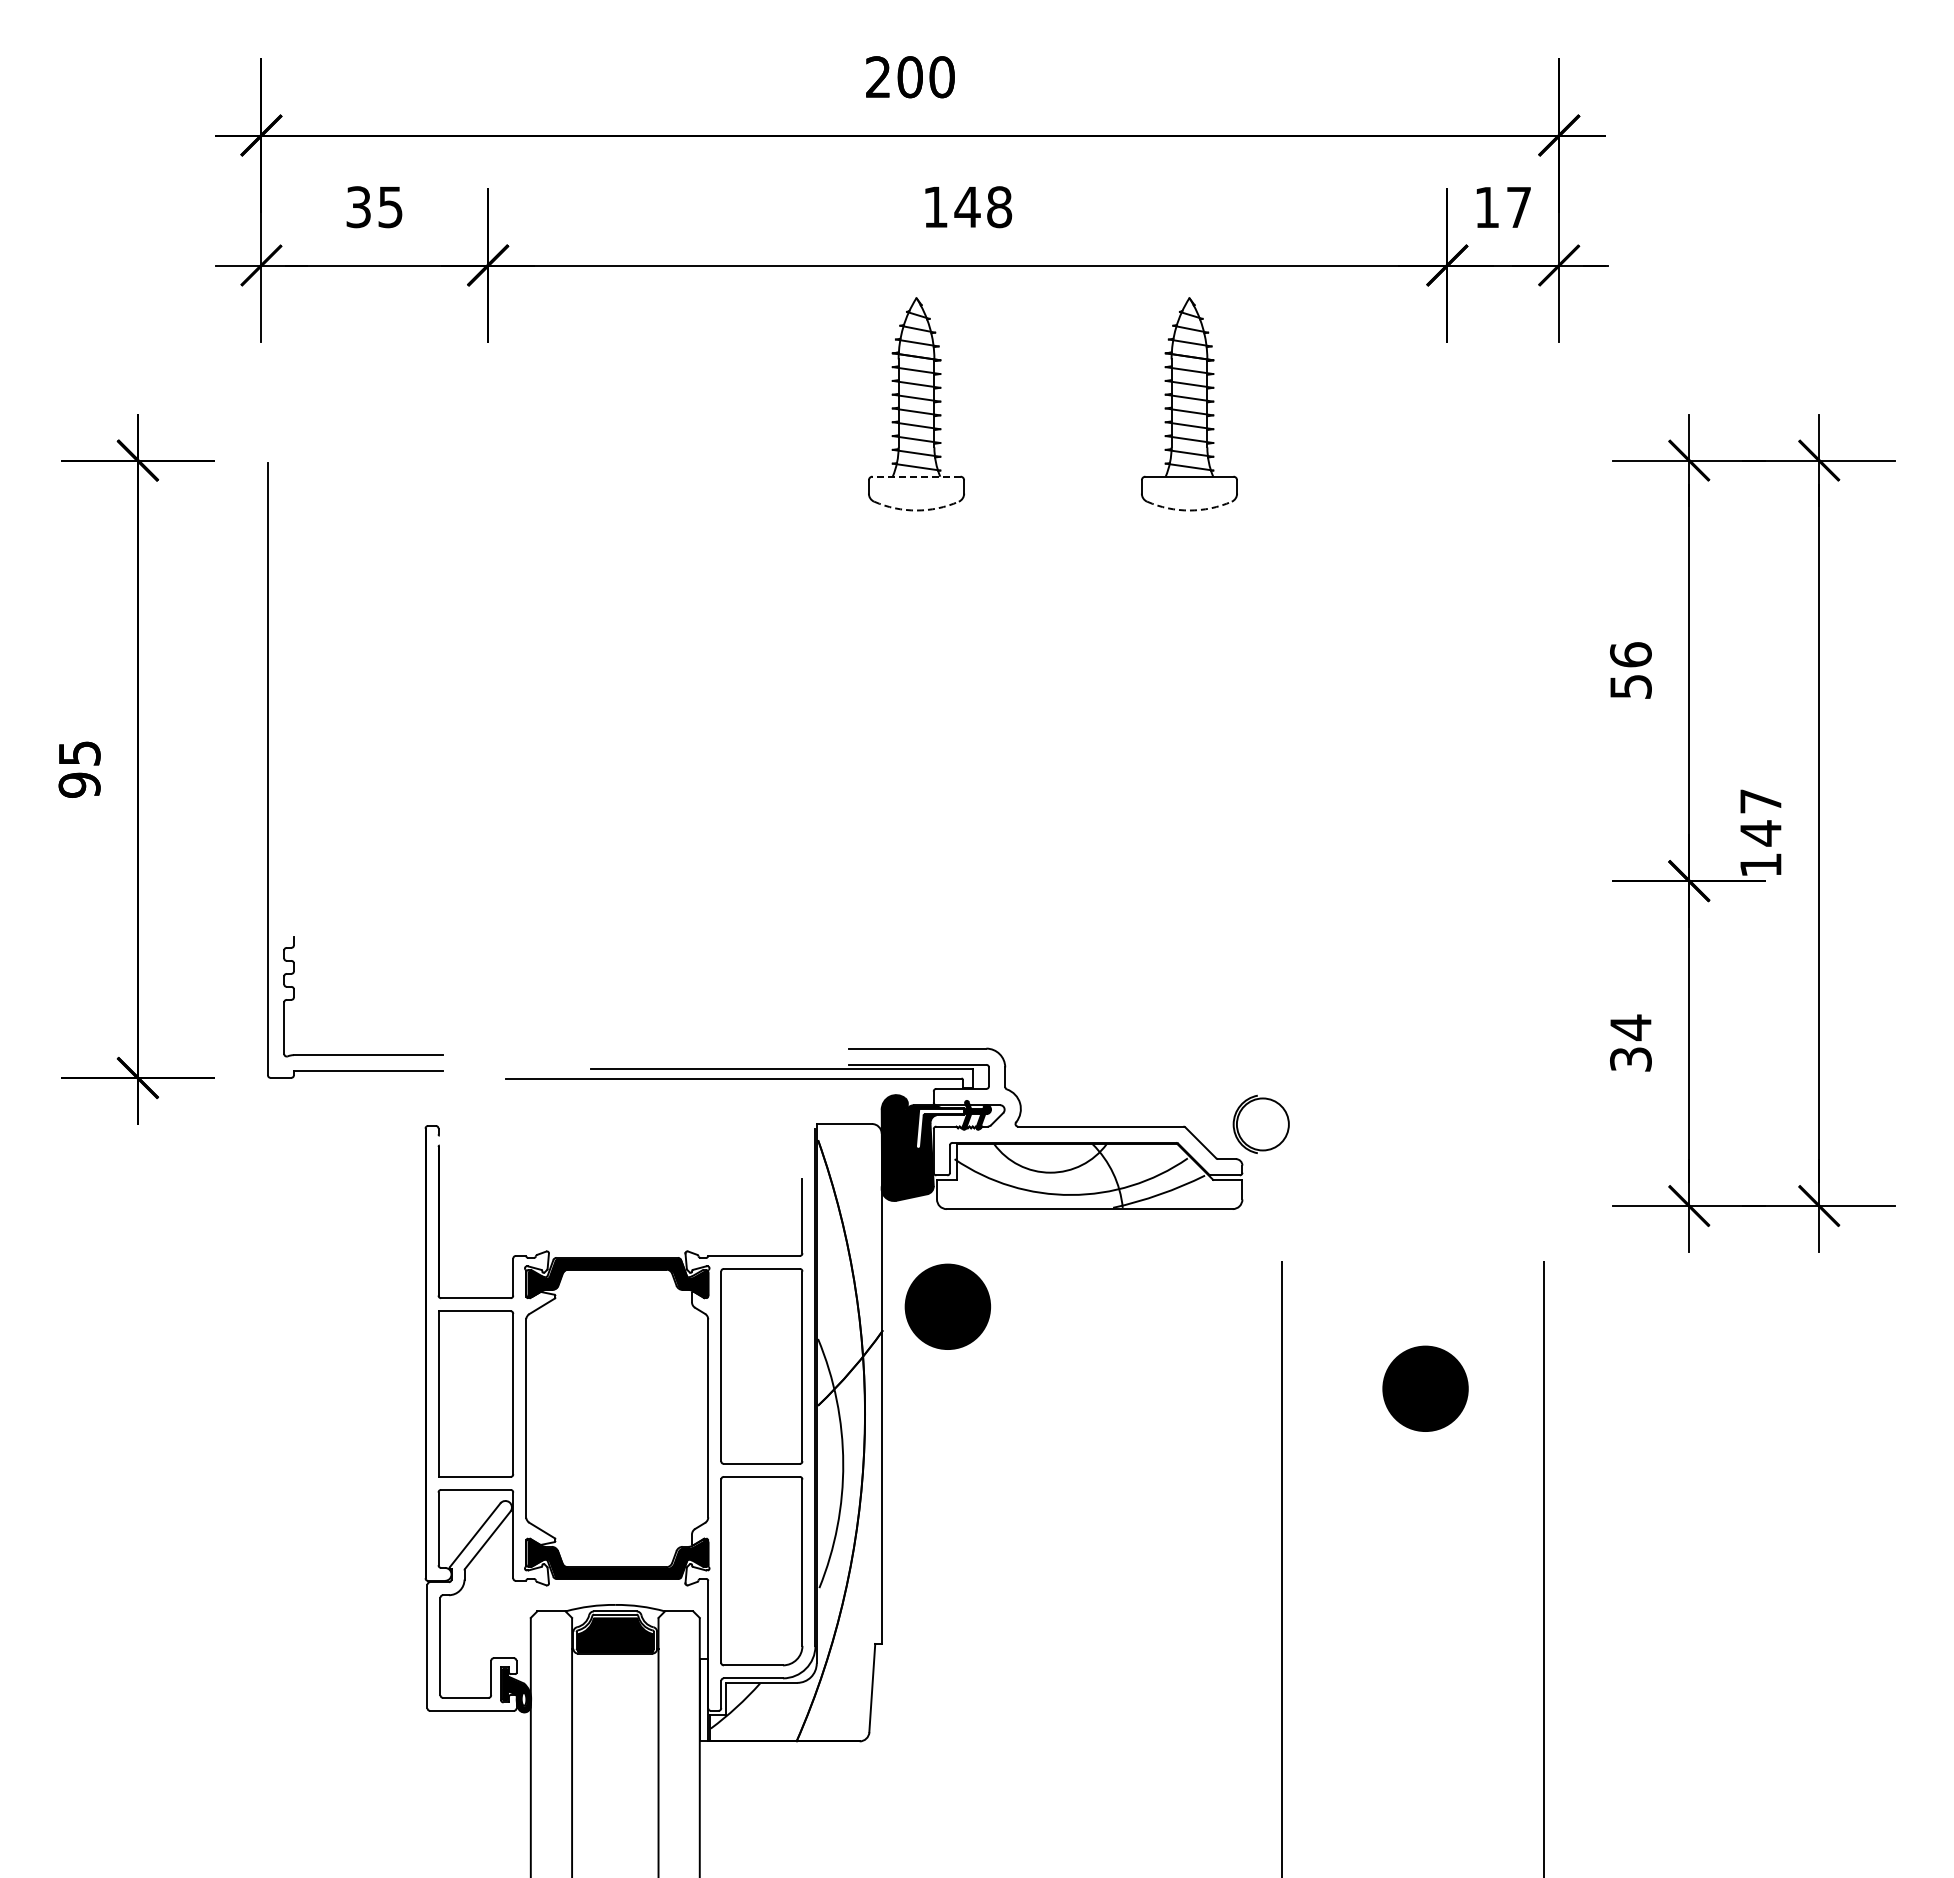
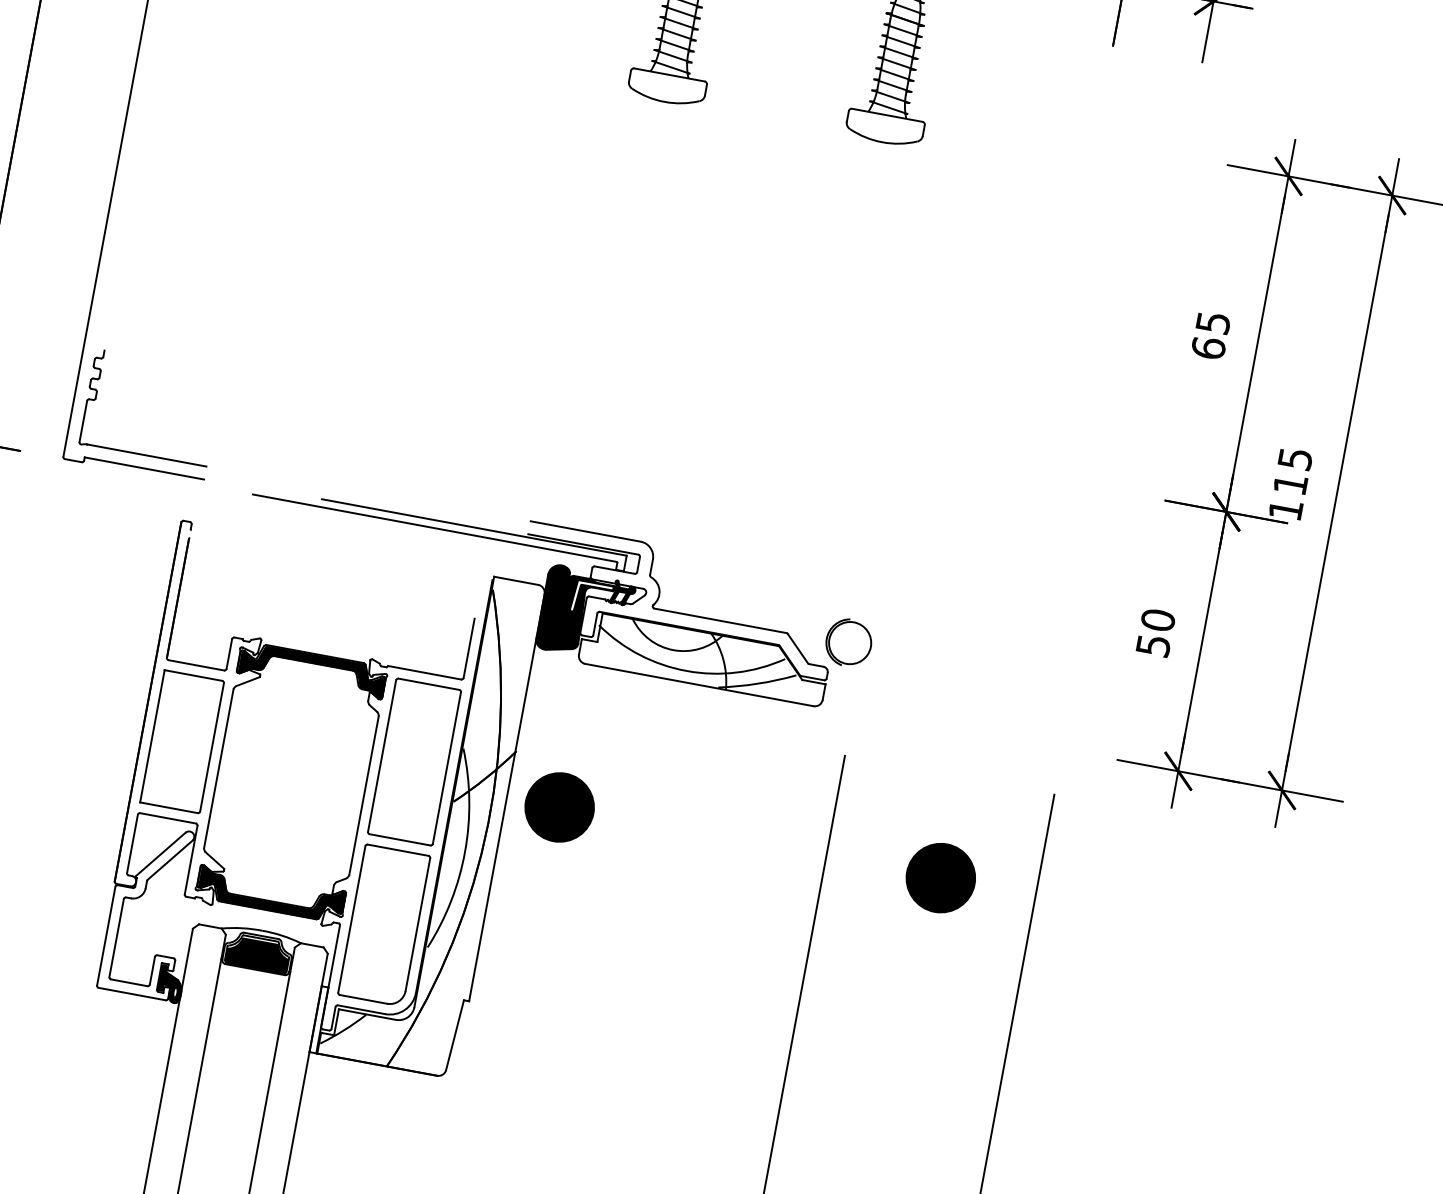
line: (916, 476) -> (669, 74), dashed -> solid
arc: (916, 510) -> (664, 101), dashed -> solid
arc: (1189, 510) -> (882, 142), dashed -> solid
text: (1630, 670) -> (1210, 335), 56 -> 65
text: (1760, 817) -> (1292, 471), 147 -> 115
text: (1630, 1042) -> (1155, 632), 34 -> 50
part: (947, 1306) -> (559, 807), moved

